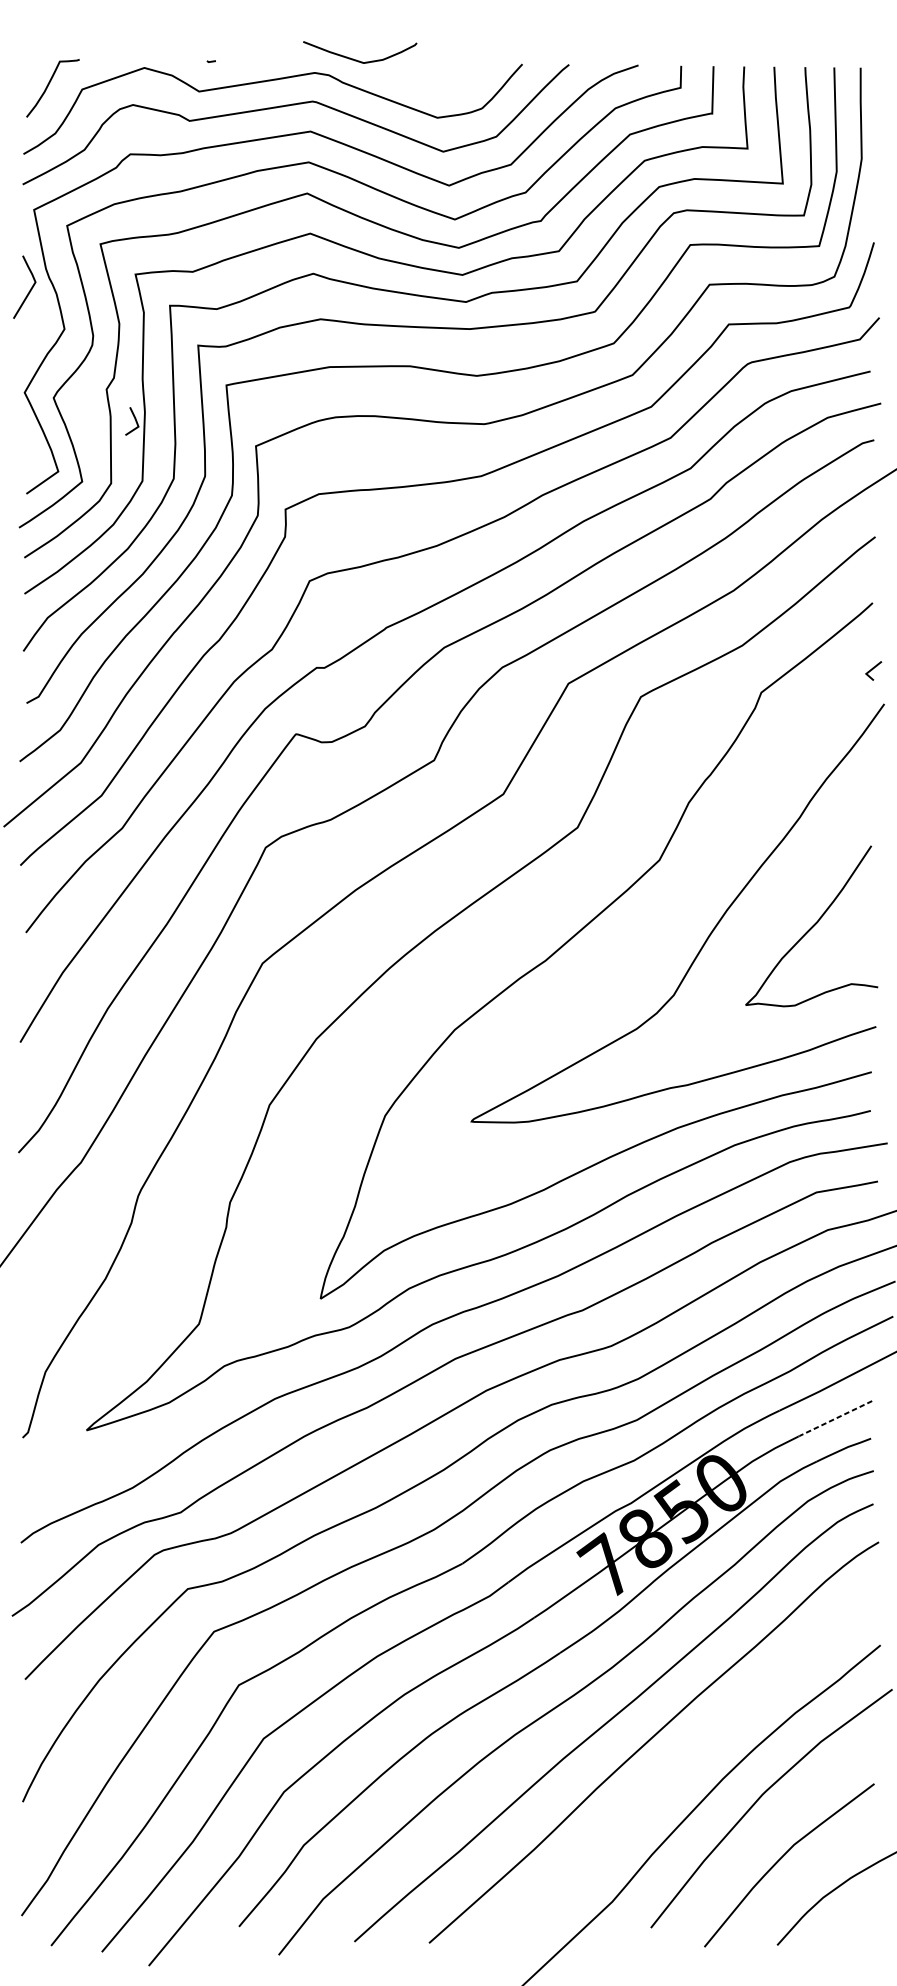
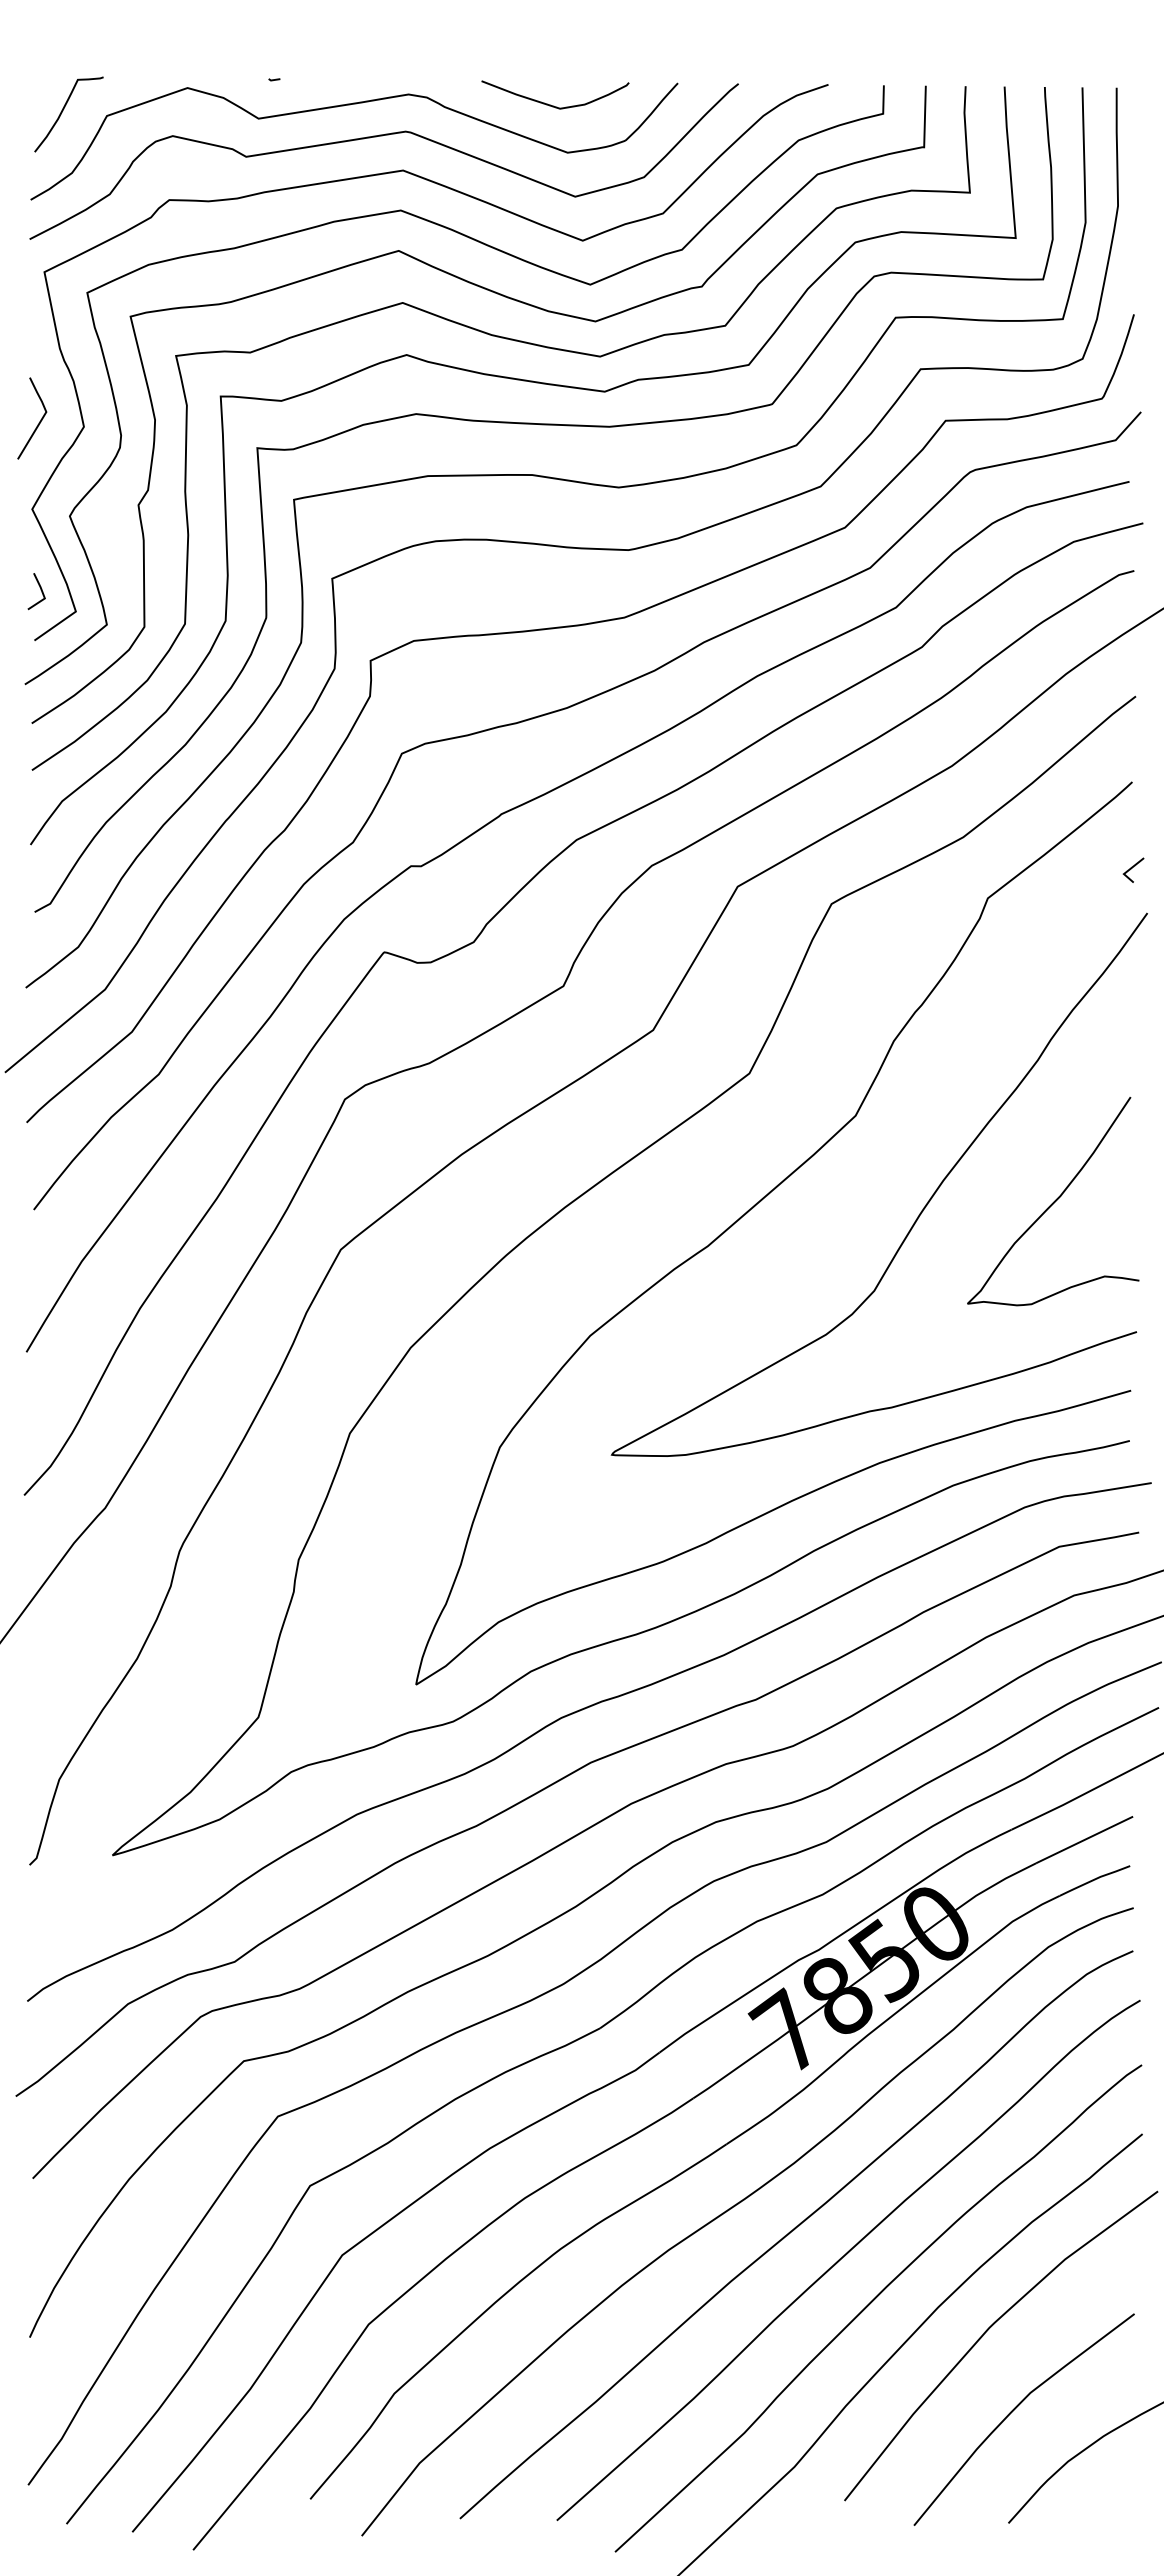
curve: (356, 59) -> (550, 104), moved
line: (30, 289) -> (39, 421), moved
line: (135, 420) -> (40, 590), moved
line: (835, 1418) -> (1083, 1840), dashed -> solid
curve: (672, 1775) -> (872, 2302), added

